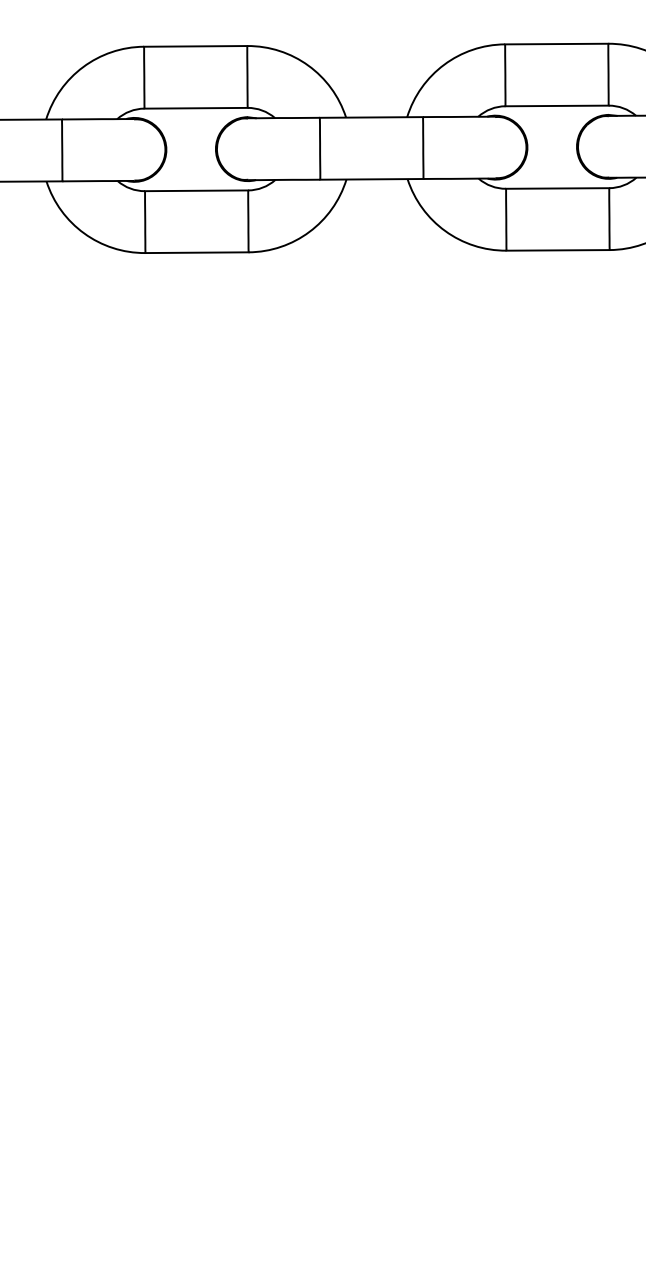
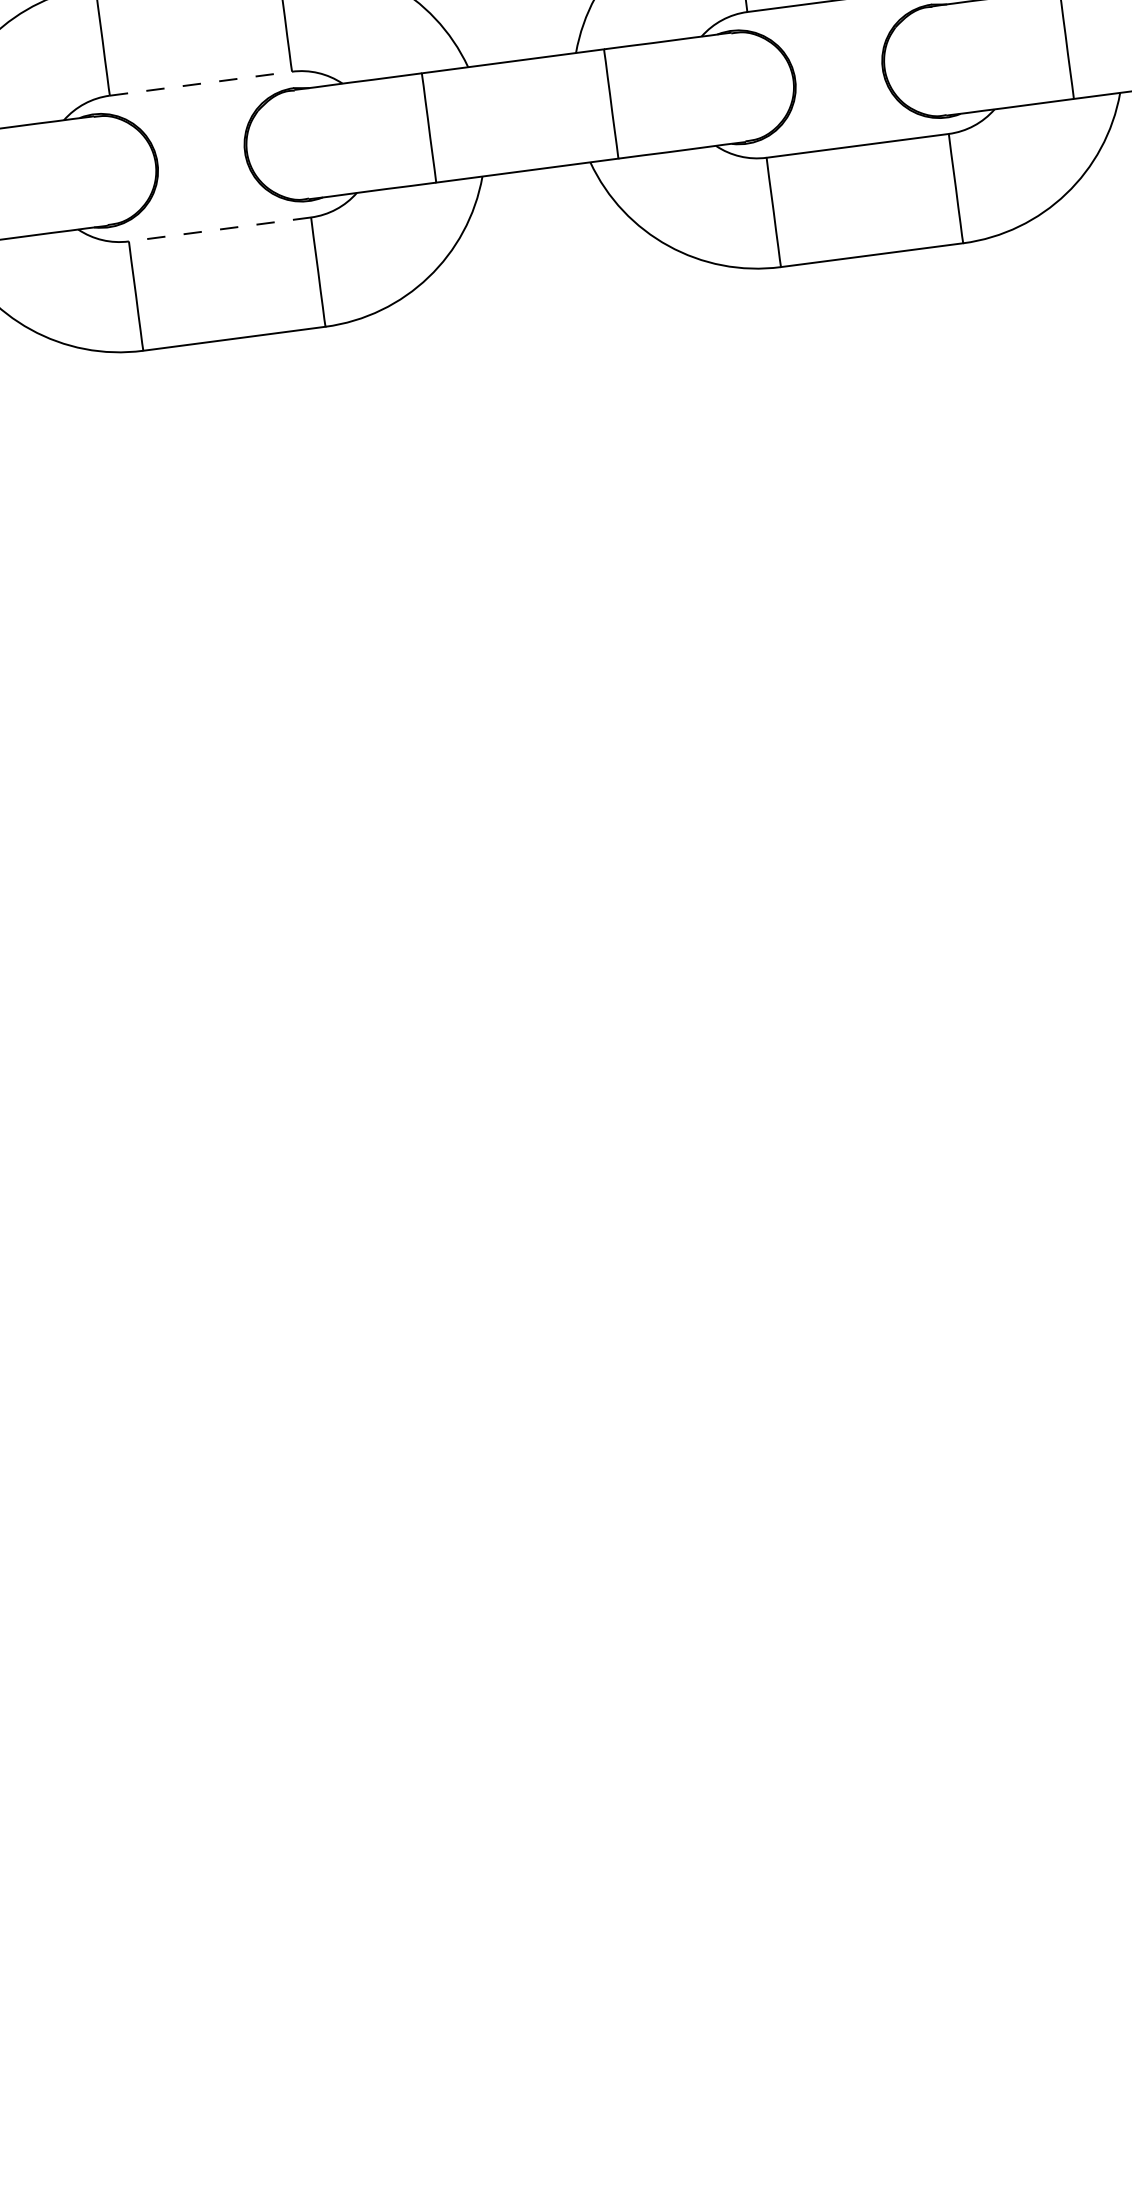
line: (196, 108) -> (201, 84), solid -> dashed
line: (196, 190) -> (219, 228), solid -> dashed

